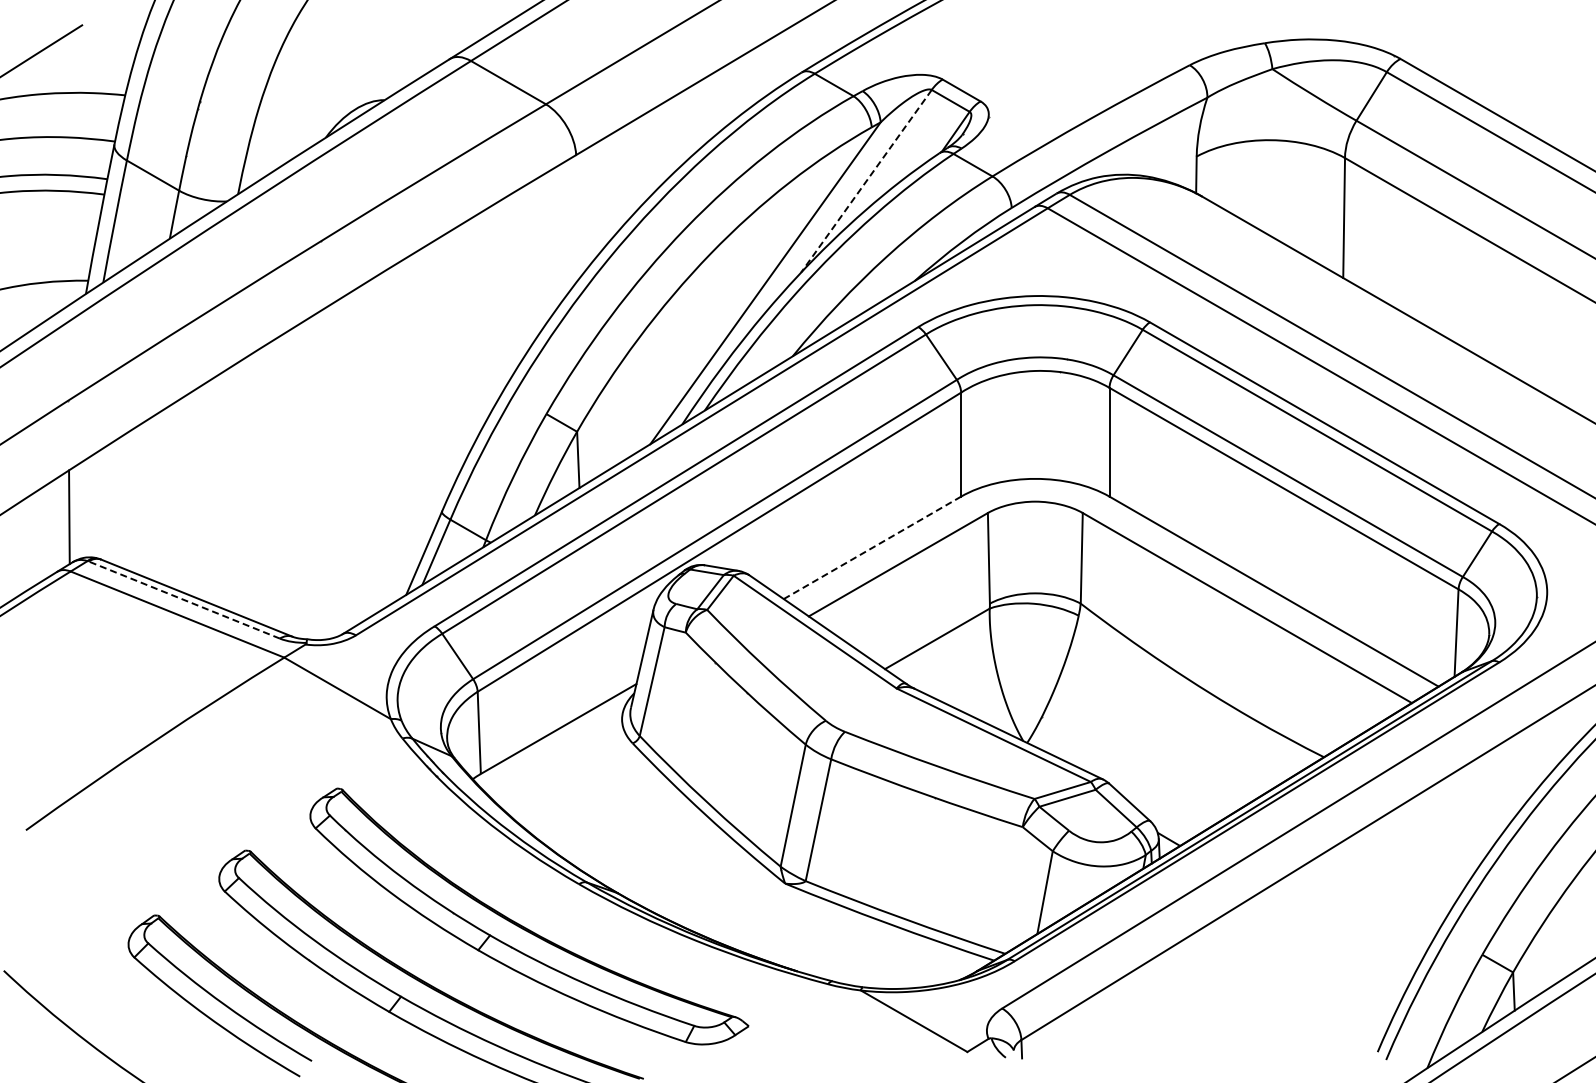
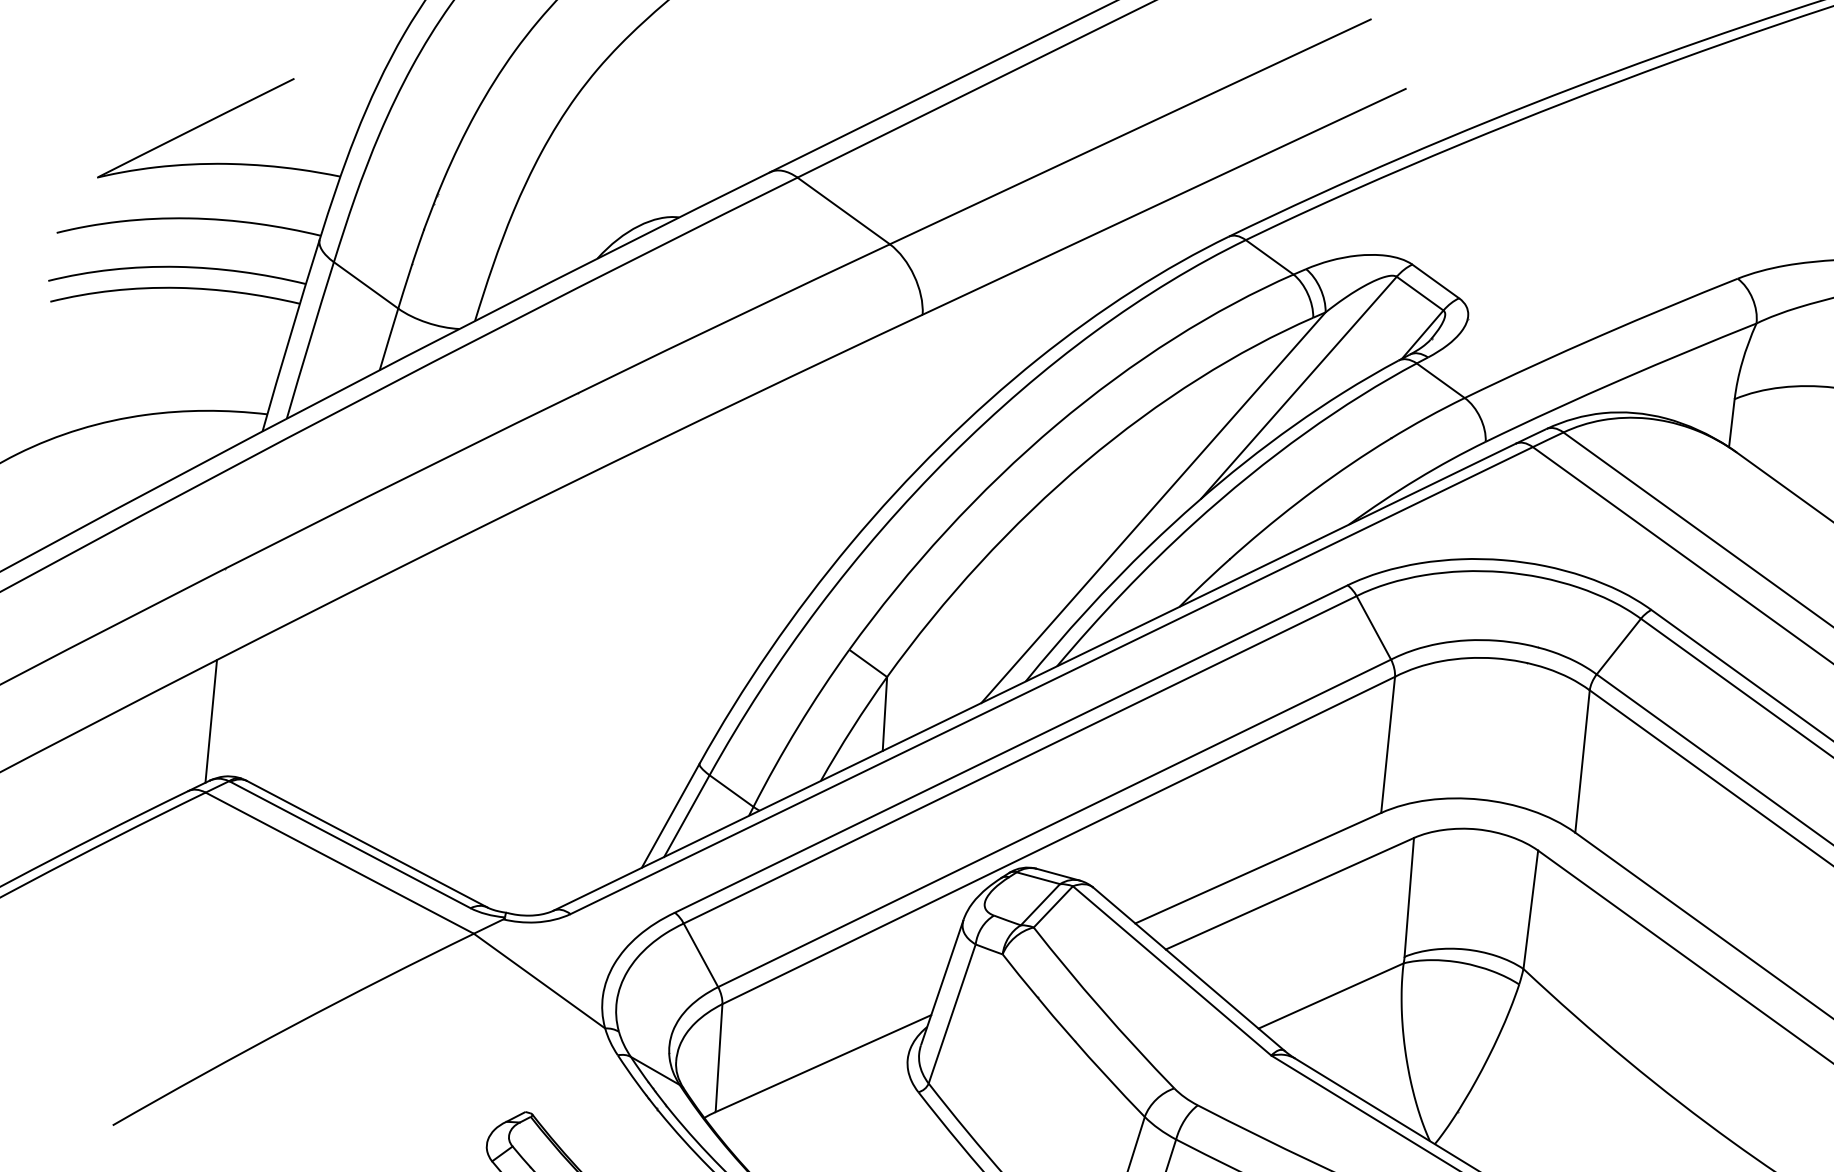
line: (866, 181) -> (1299, 387), dashed -> solid
line: (872, 548) -> (1258, 869), dashed -> solid
line: (183, 599) -> (349, 844), dashed -> solid

